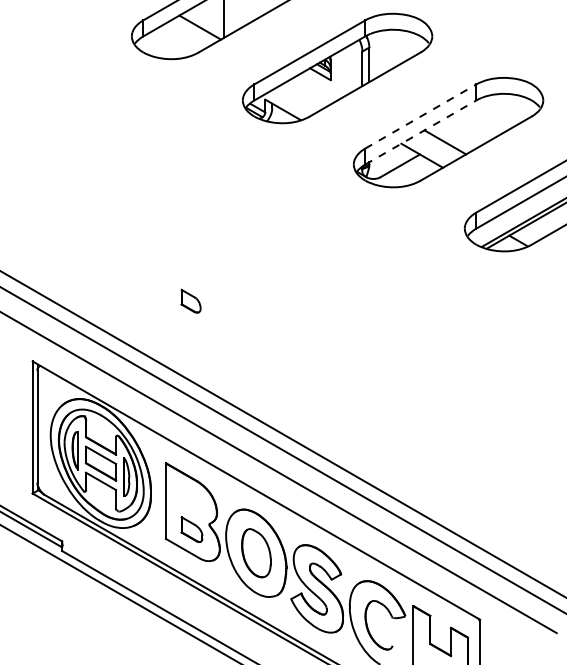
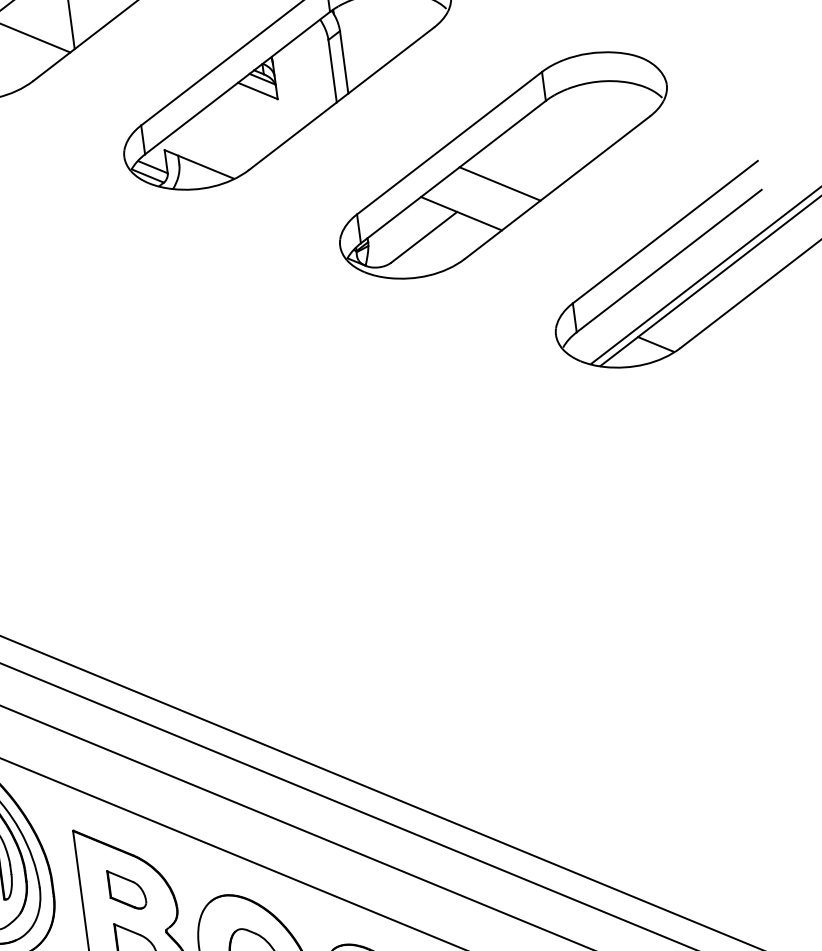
line: (421, 116) -> (450, 142), dashed -> solid
line: (421, 132) -> (454, 171), dashed -> solid
part: (190, 300) -> (125, 888), moved

